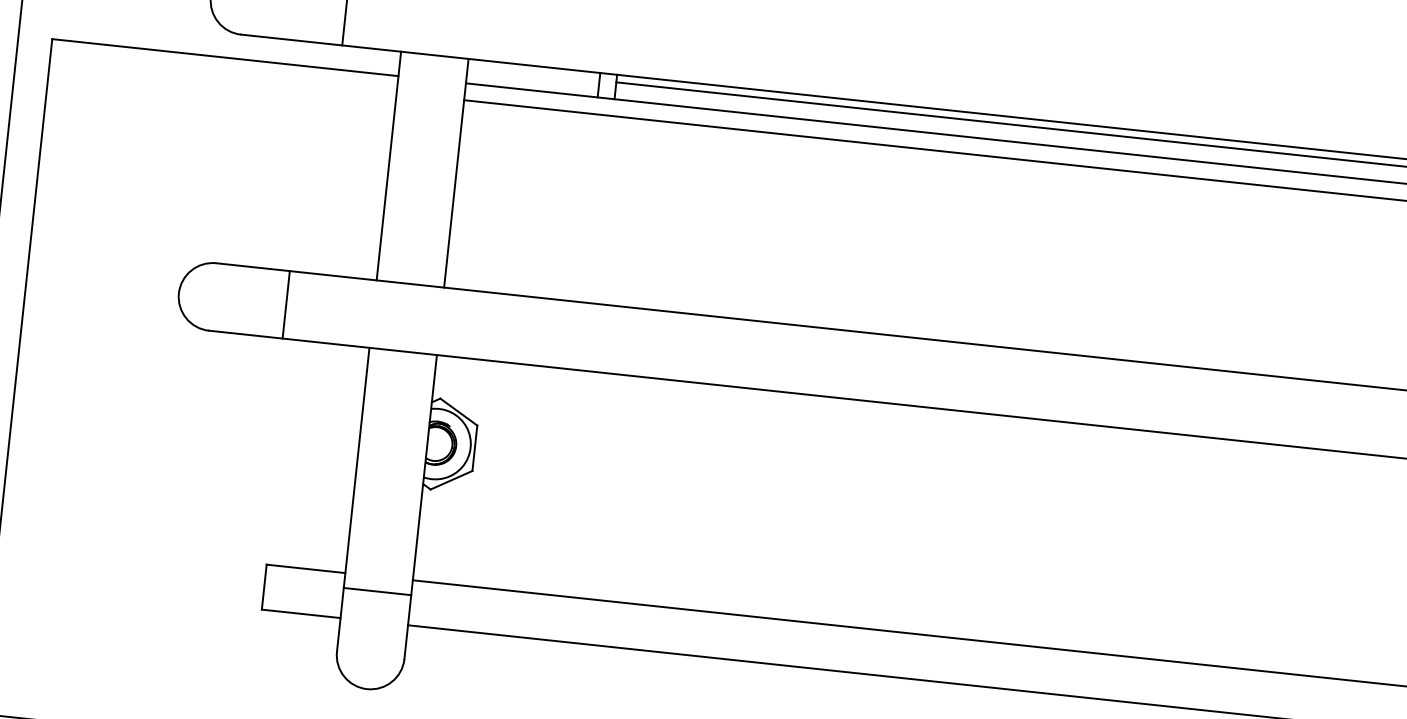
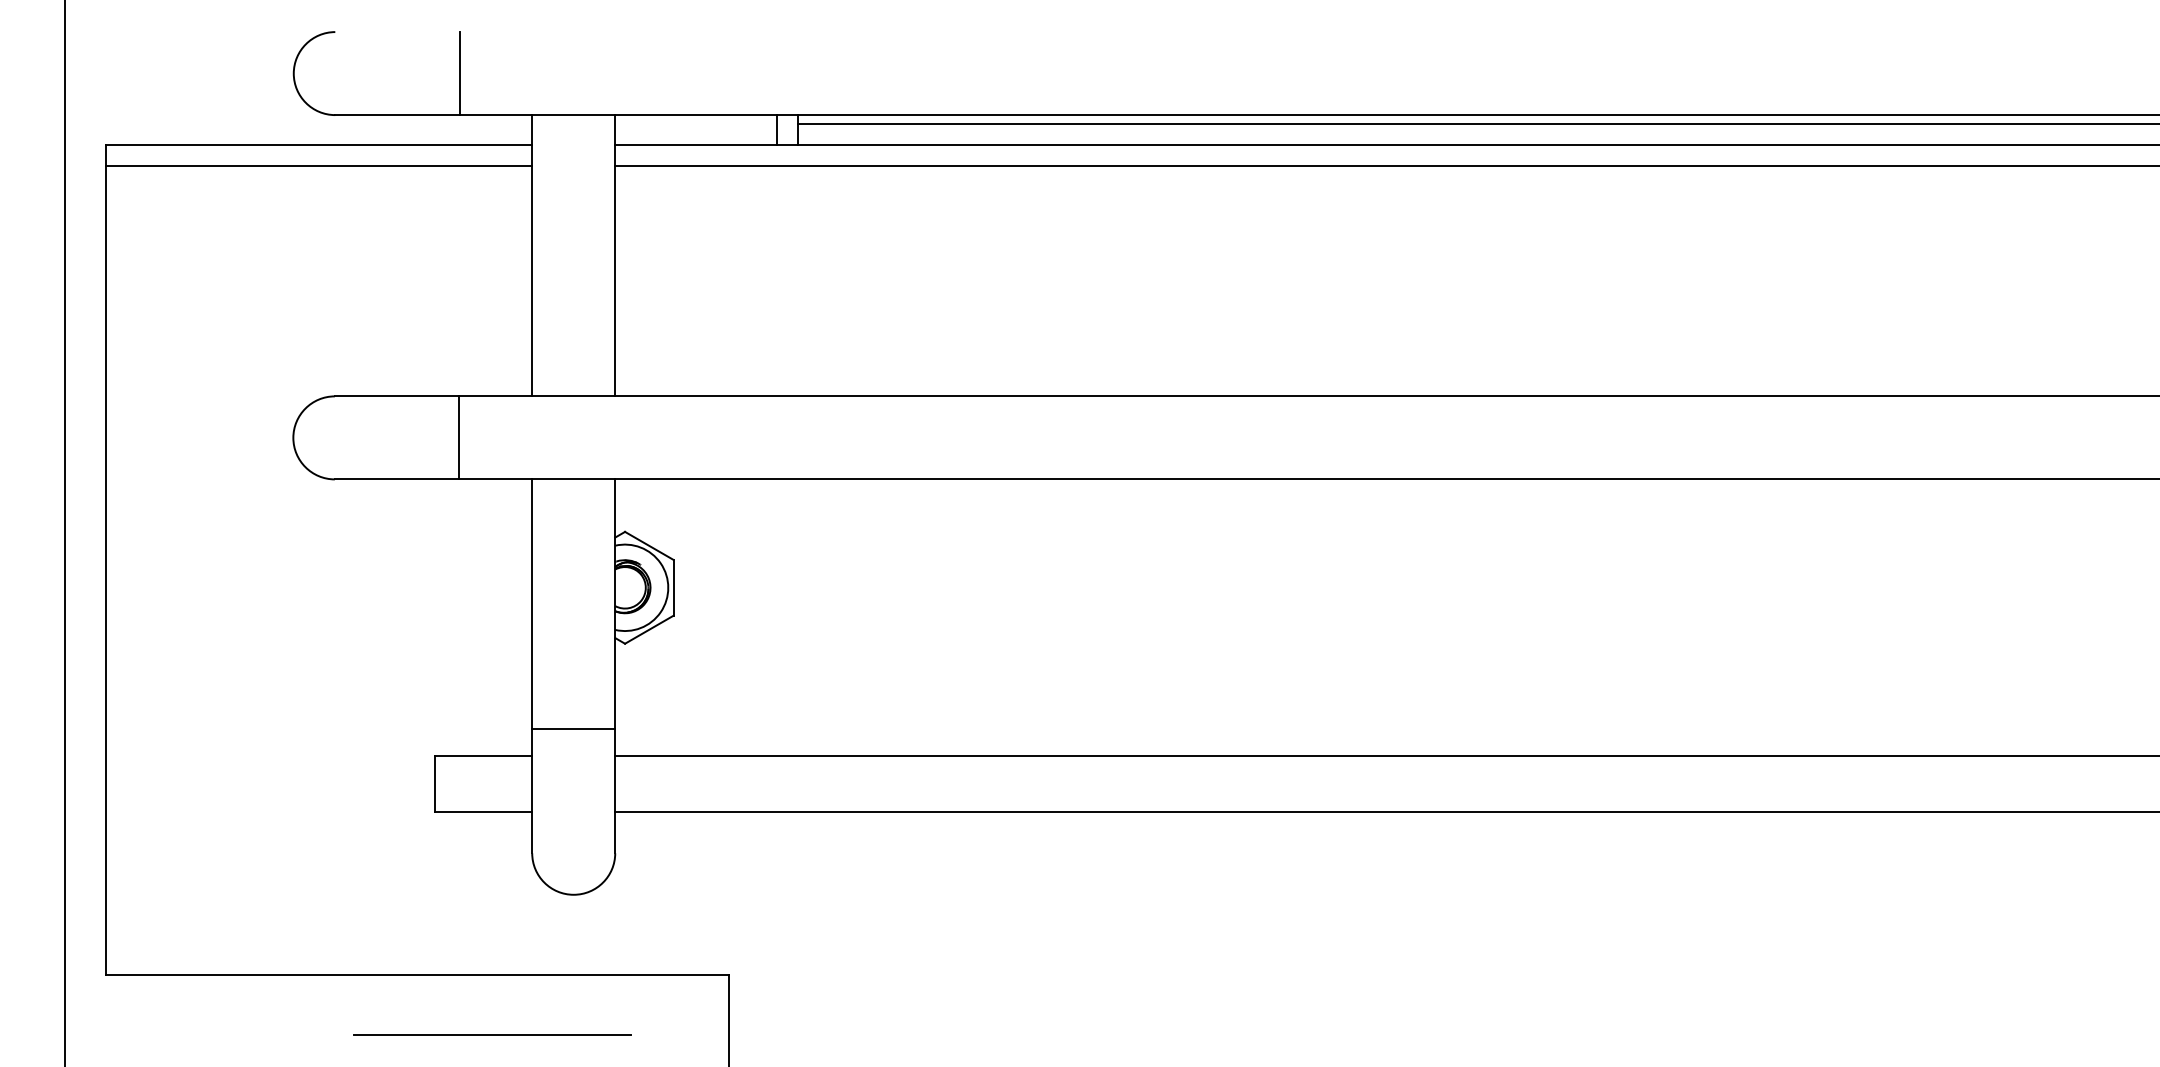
line: (223, 74) -> (319, 165), added
line: (286, 304) -> (459, 437), moved
line: (377, 591) -> (573, 728), moved

